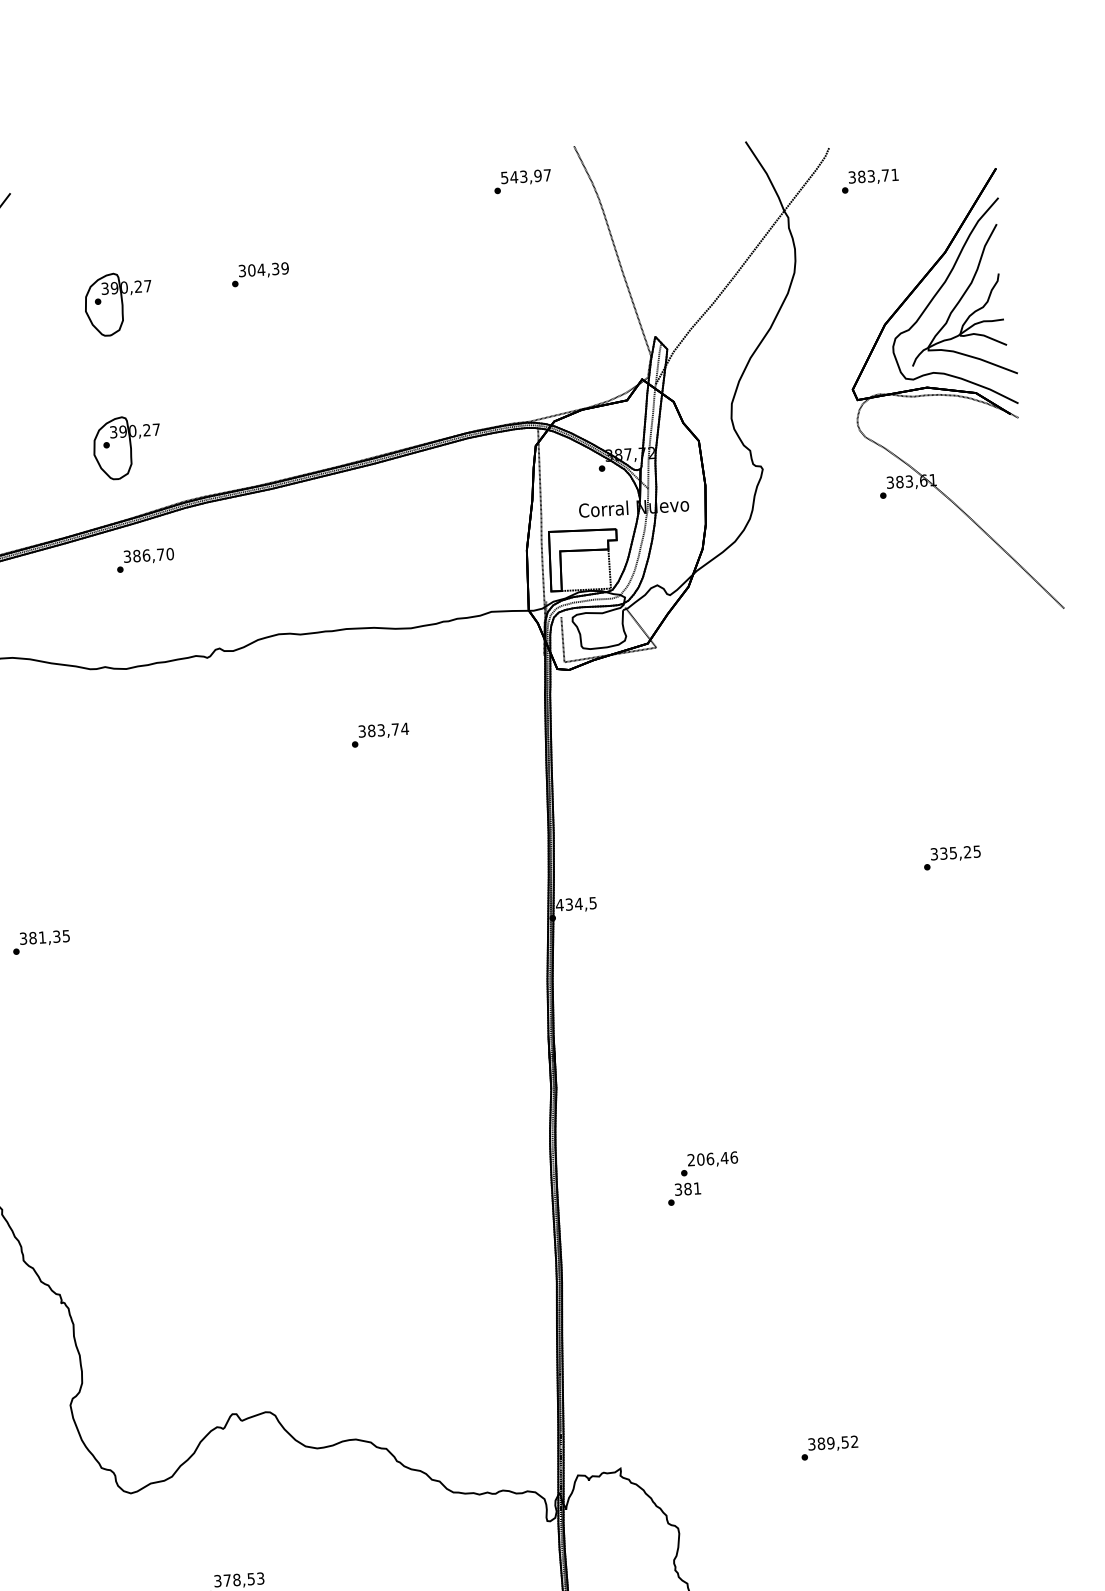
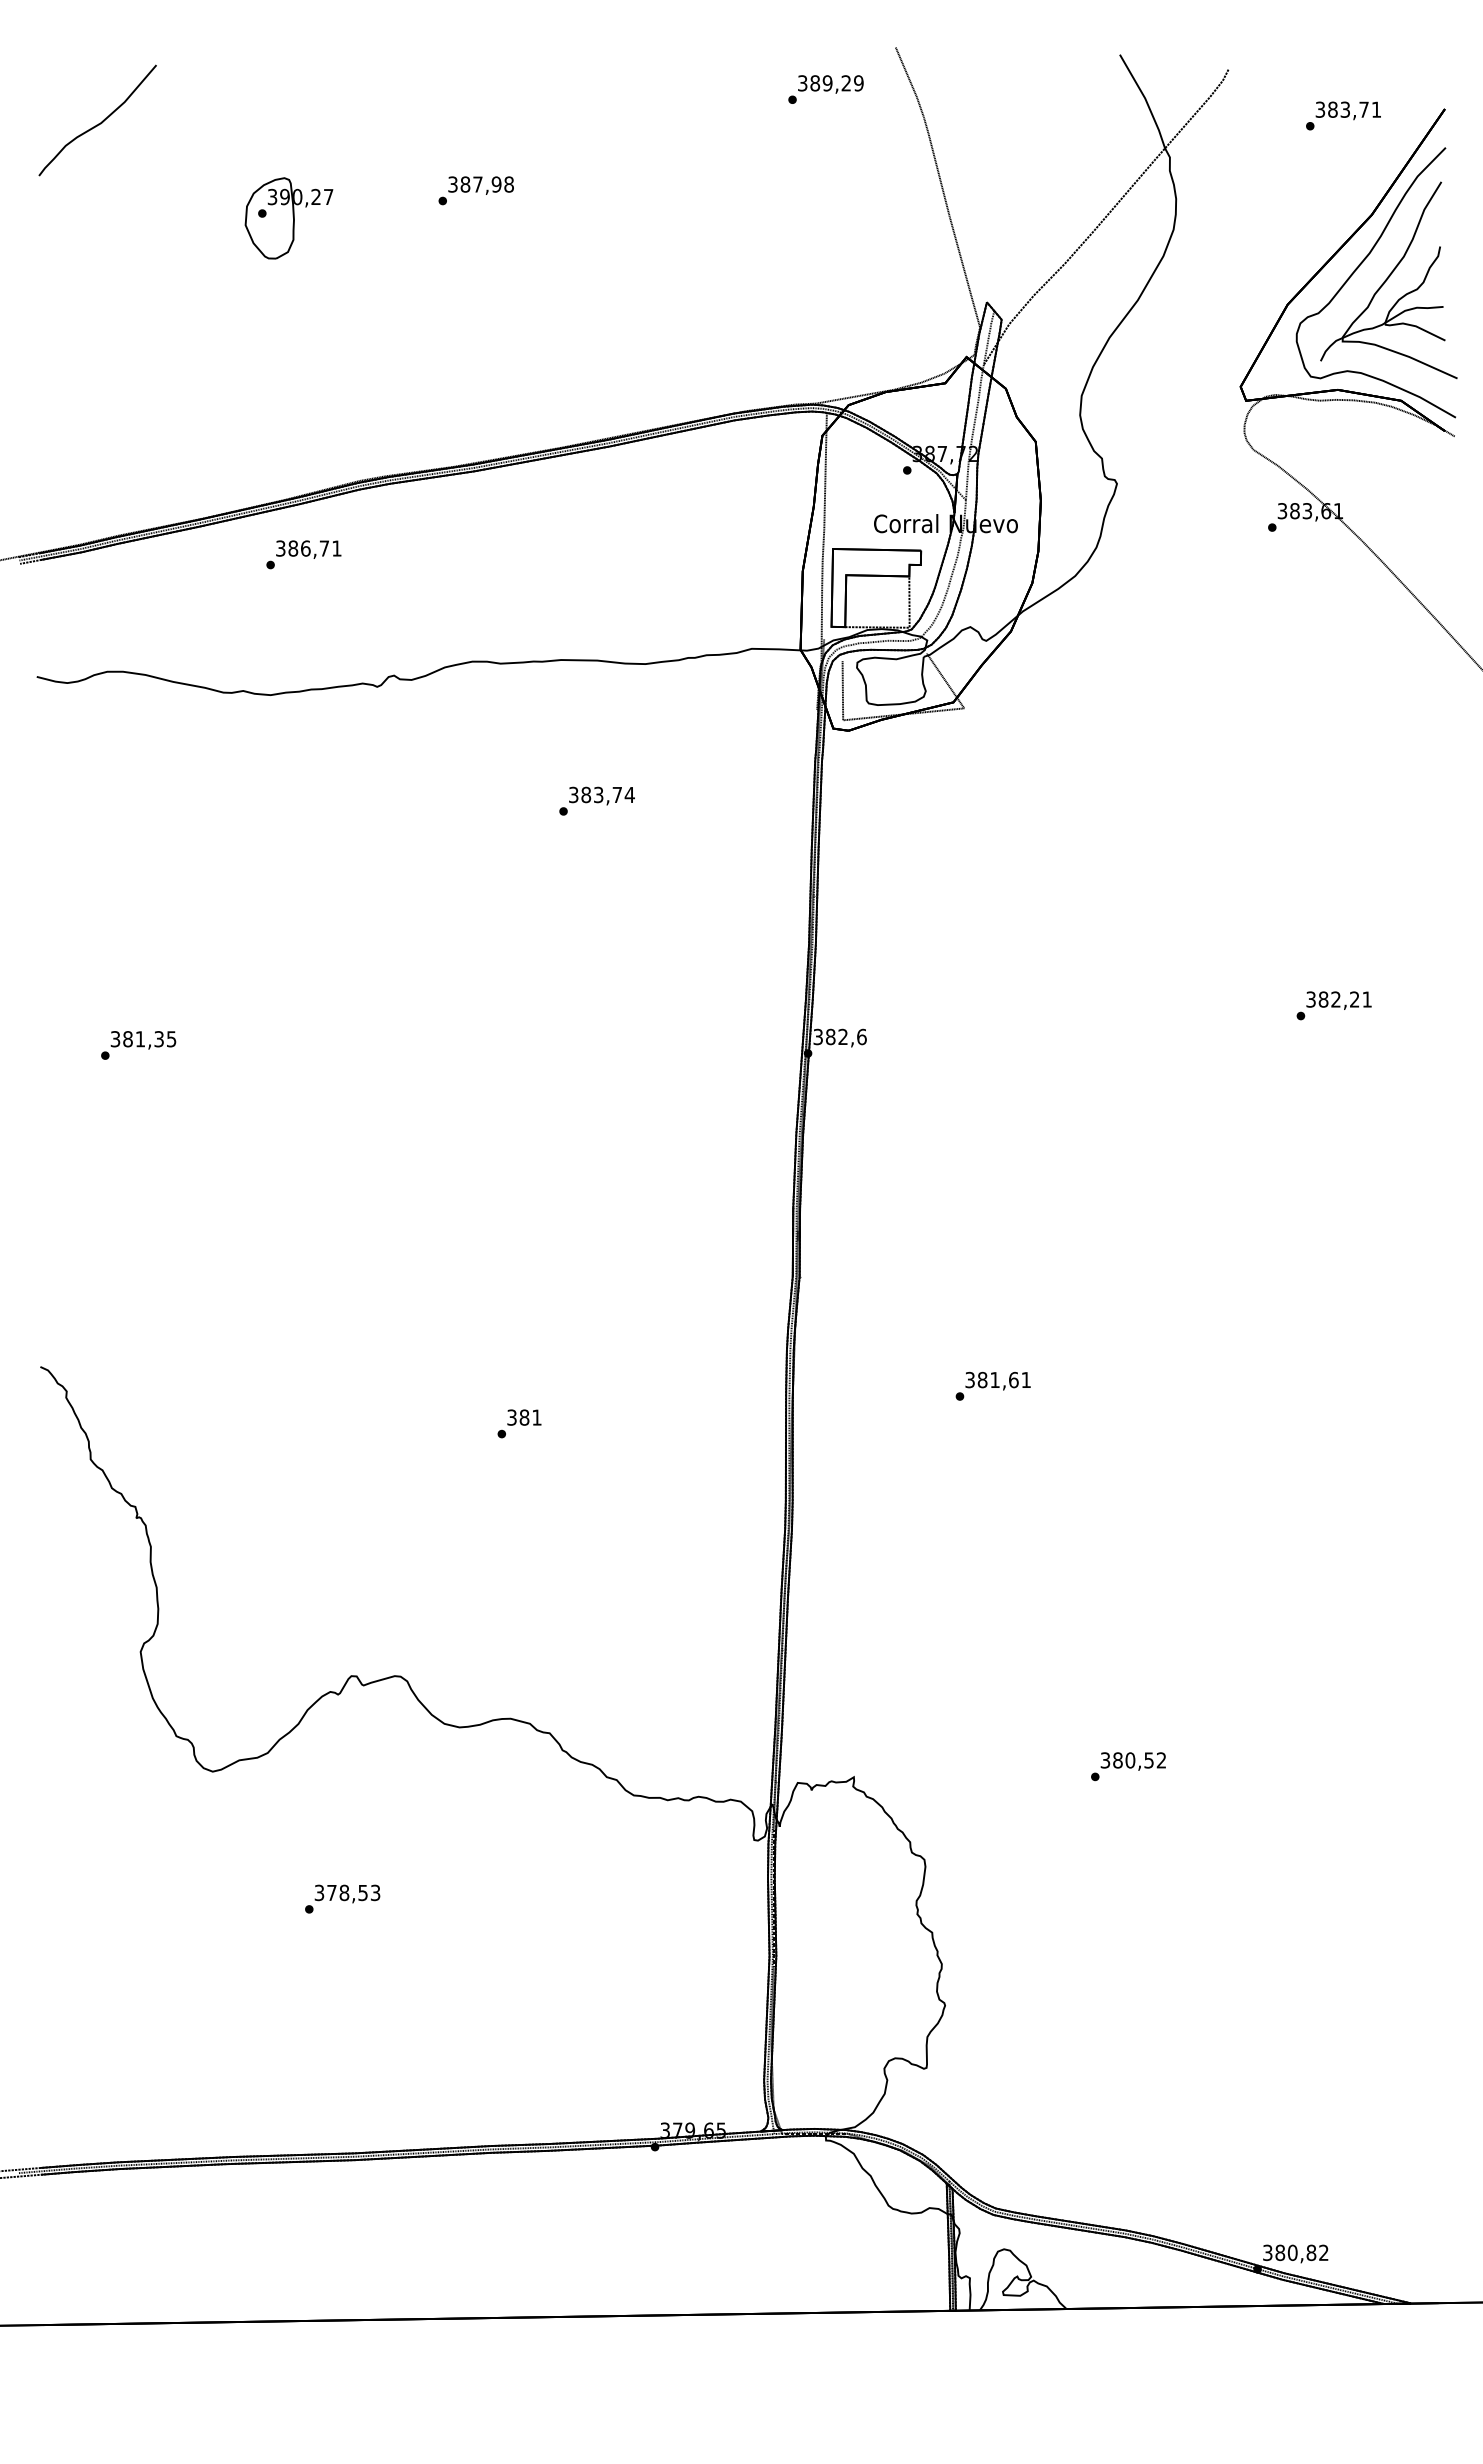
text: (525, 176) -> (830, 83), 543,97 -> 389,29
text: (870, 180) -> (1343, 115), moved
text: (267, 269) -> (486, 184), 304,39 -> 387,98
part: (126, 447) -> (288, 406), removed
text: (169, 554) -> (336, 548), 386,70 -> 386,71
text: (959, 852) -> (1344, 999), 335,25 -> 382,21
text: (576, 903) -> (839, 1036), 434,5 -> 382,6
text: (712, 1158) -> (998, 1379), 206,46 -> 381,61
text: (684, 1193) -> (519, 1423), moved
text: (830, 1443) -> (1130, 1760), 389,52 -> 380,52

